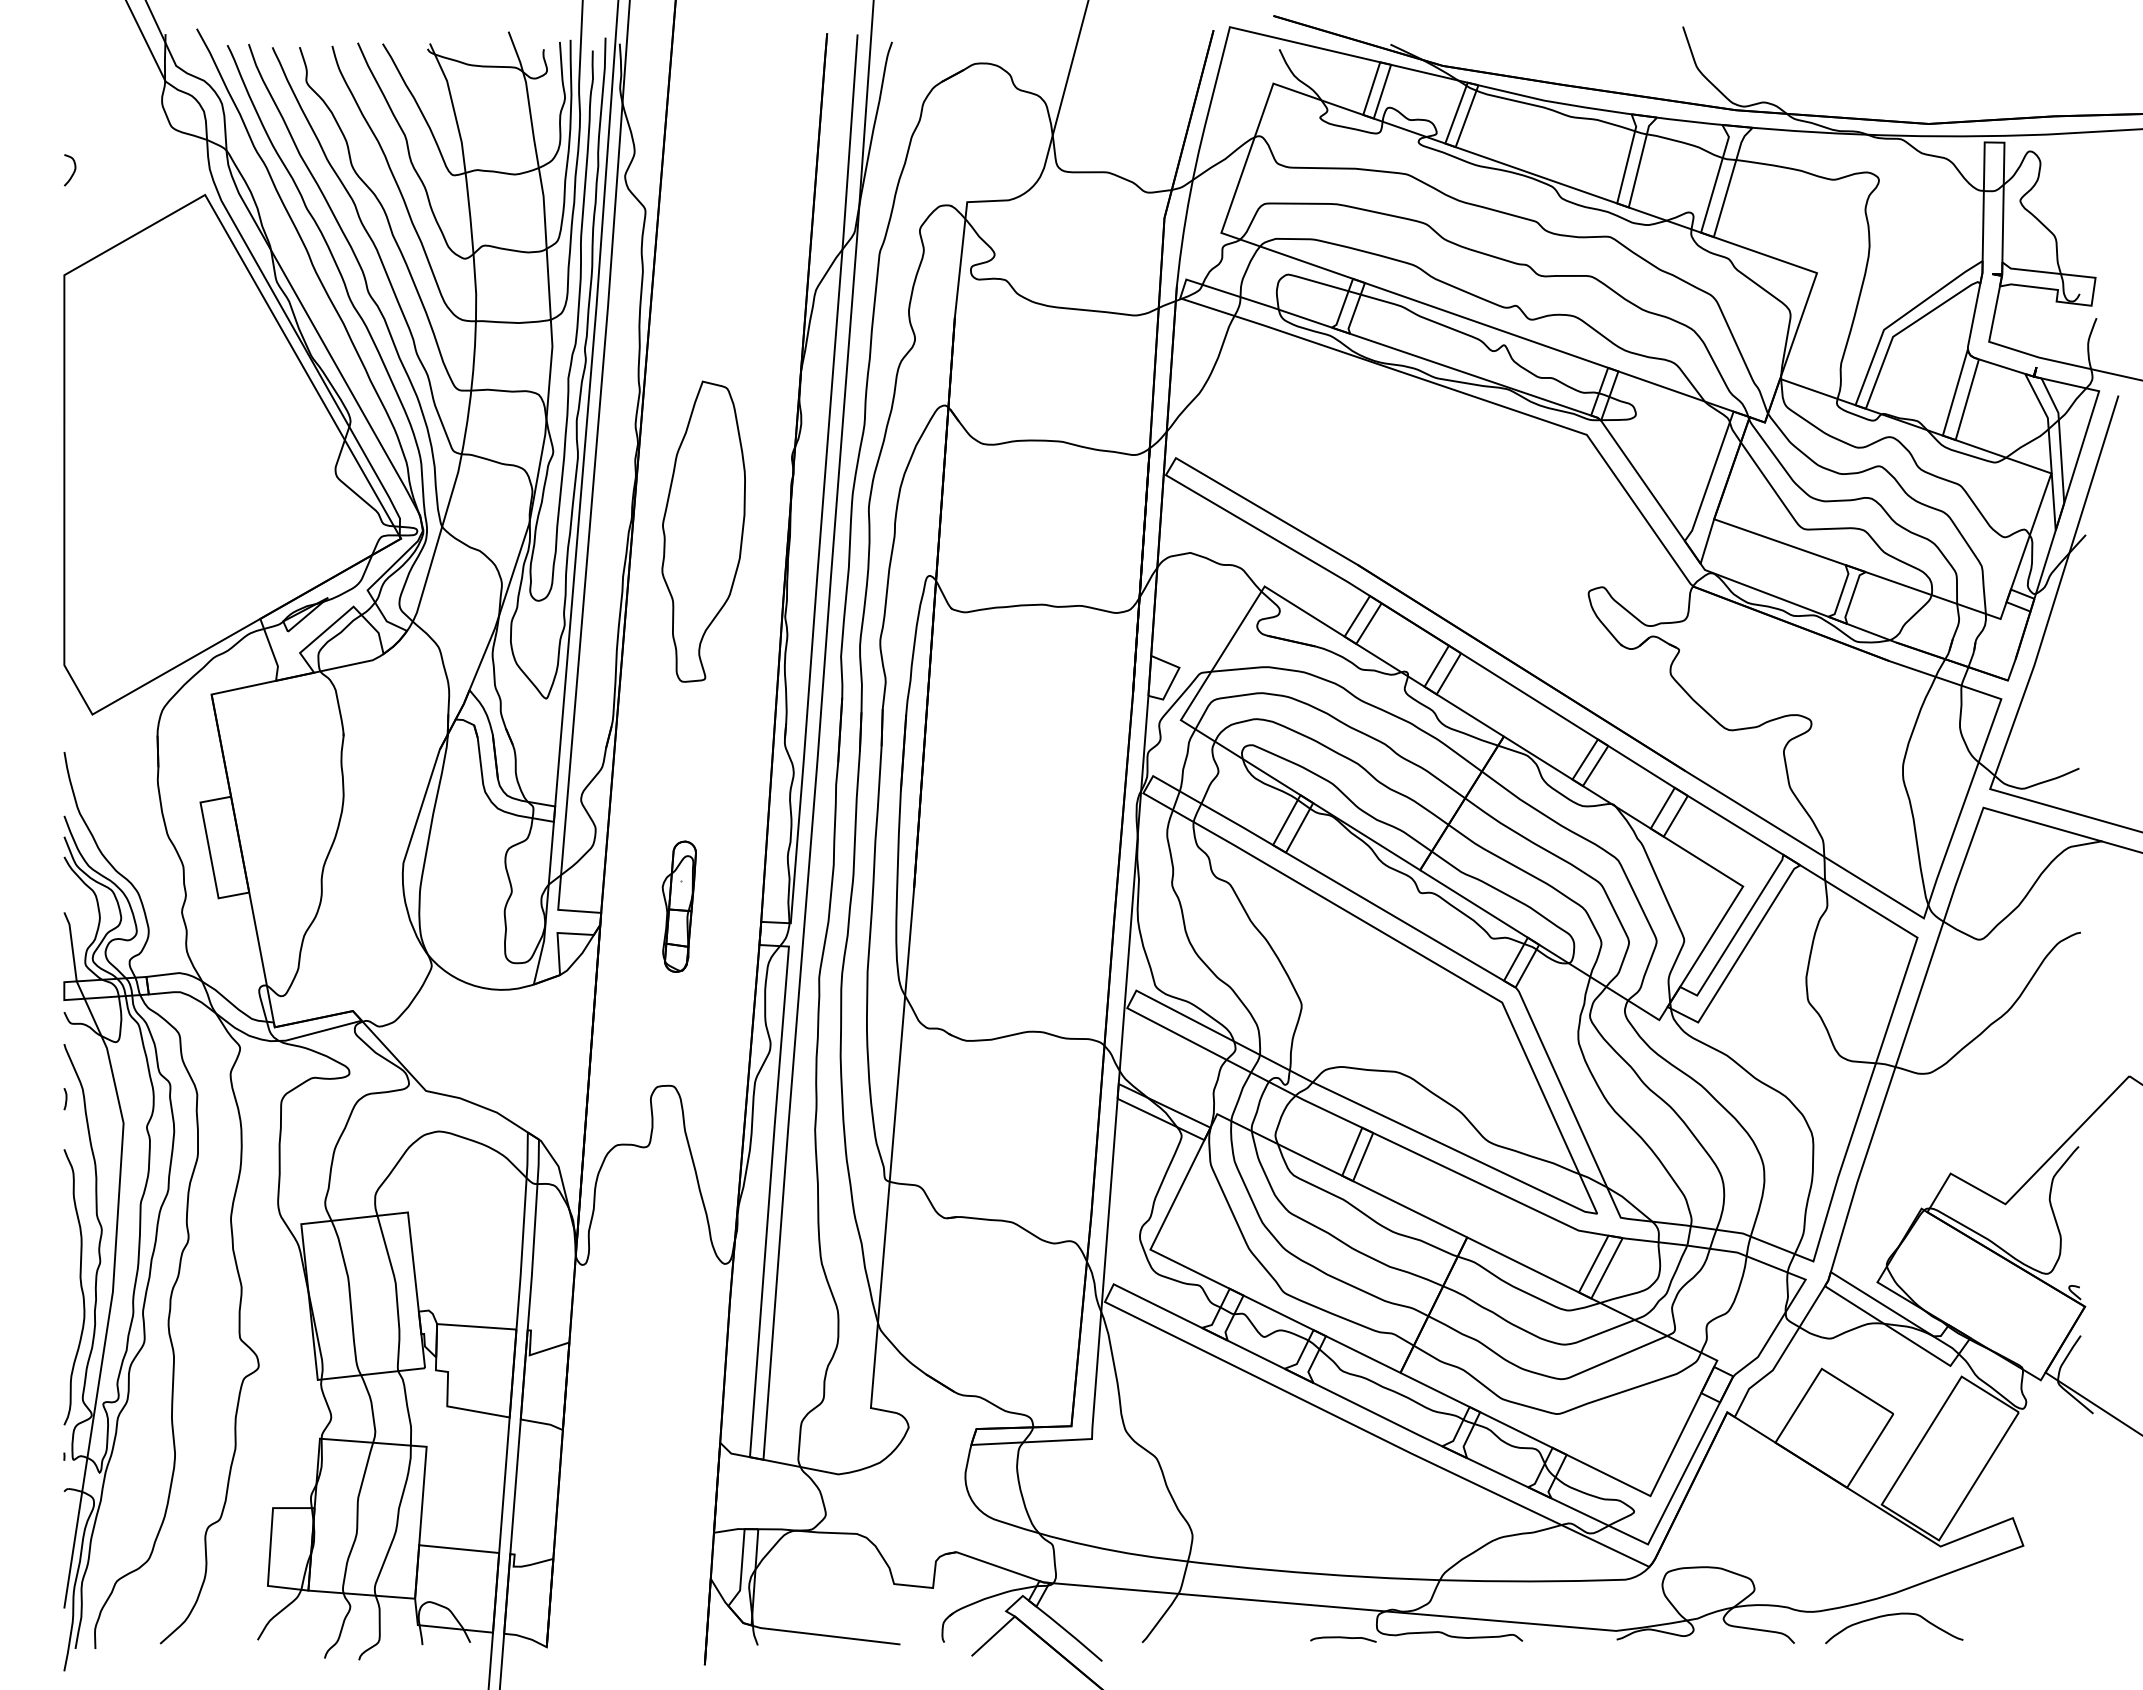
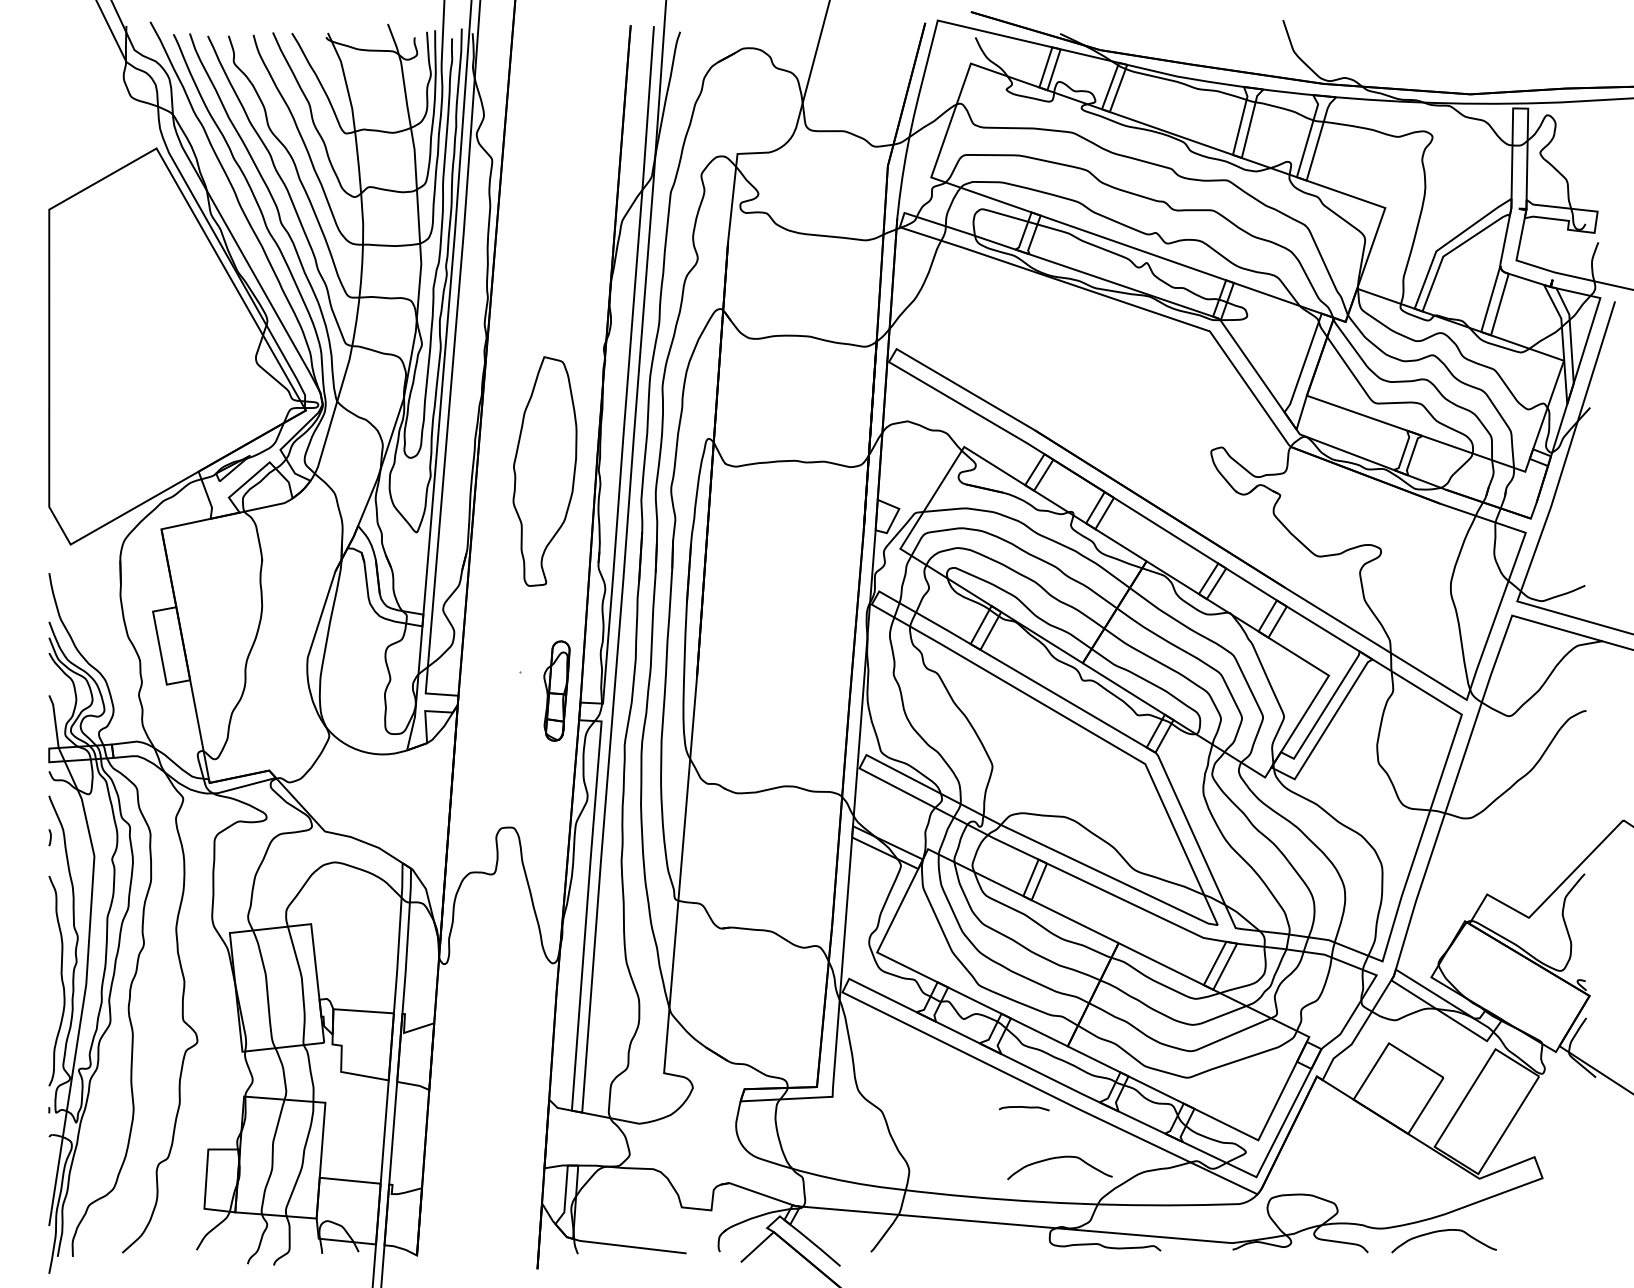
curve: (73, 171) -> (56, 130), removed
part: (703, 531) -> (544, 471), moved
part: (678, 906) -> (556, 690), moved
curve: (1390, 1519) -> (1060, 1158), added
curve: (1343, 1638) -> (1024, 1107), moved

